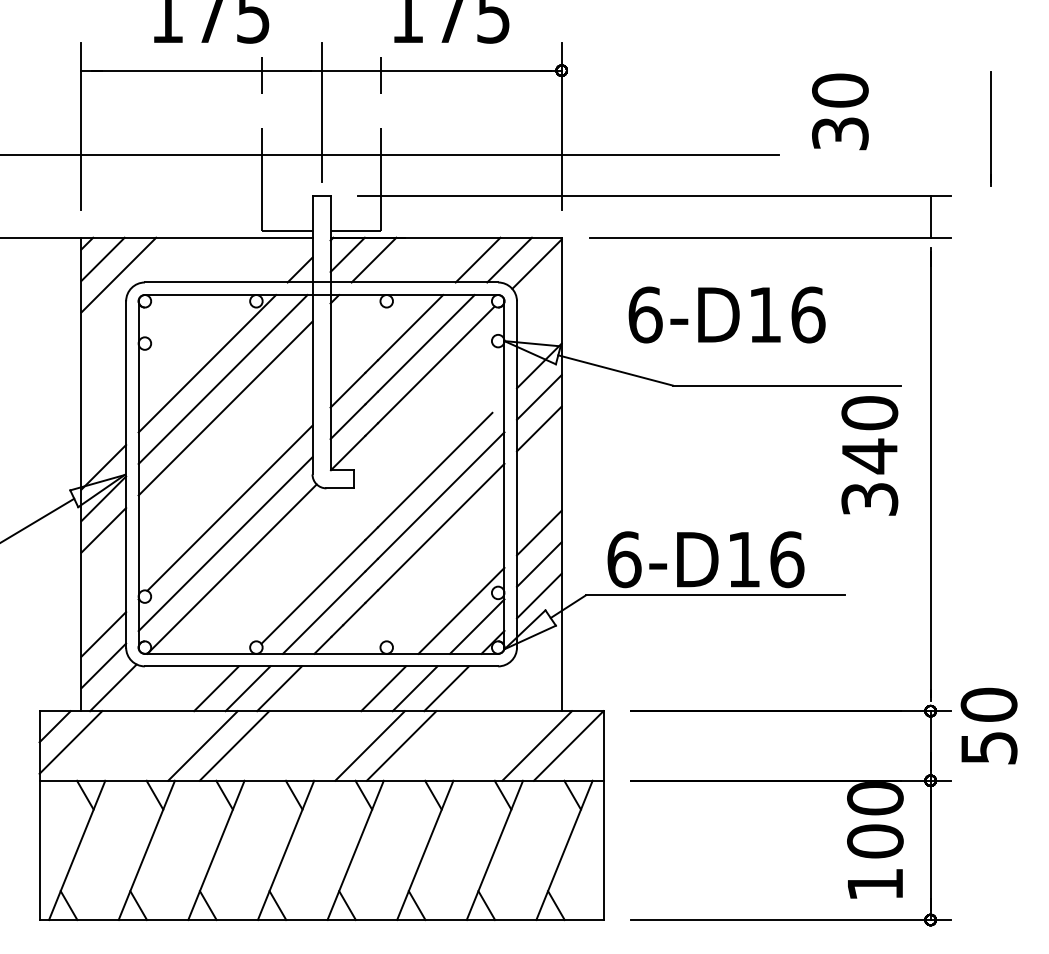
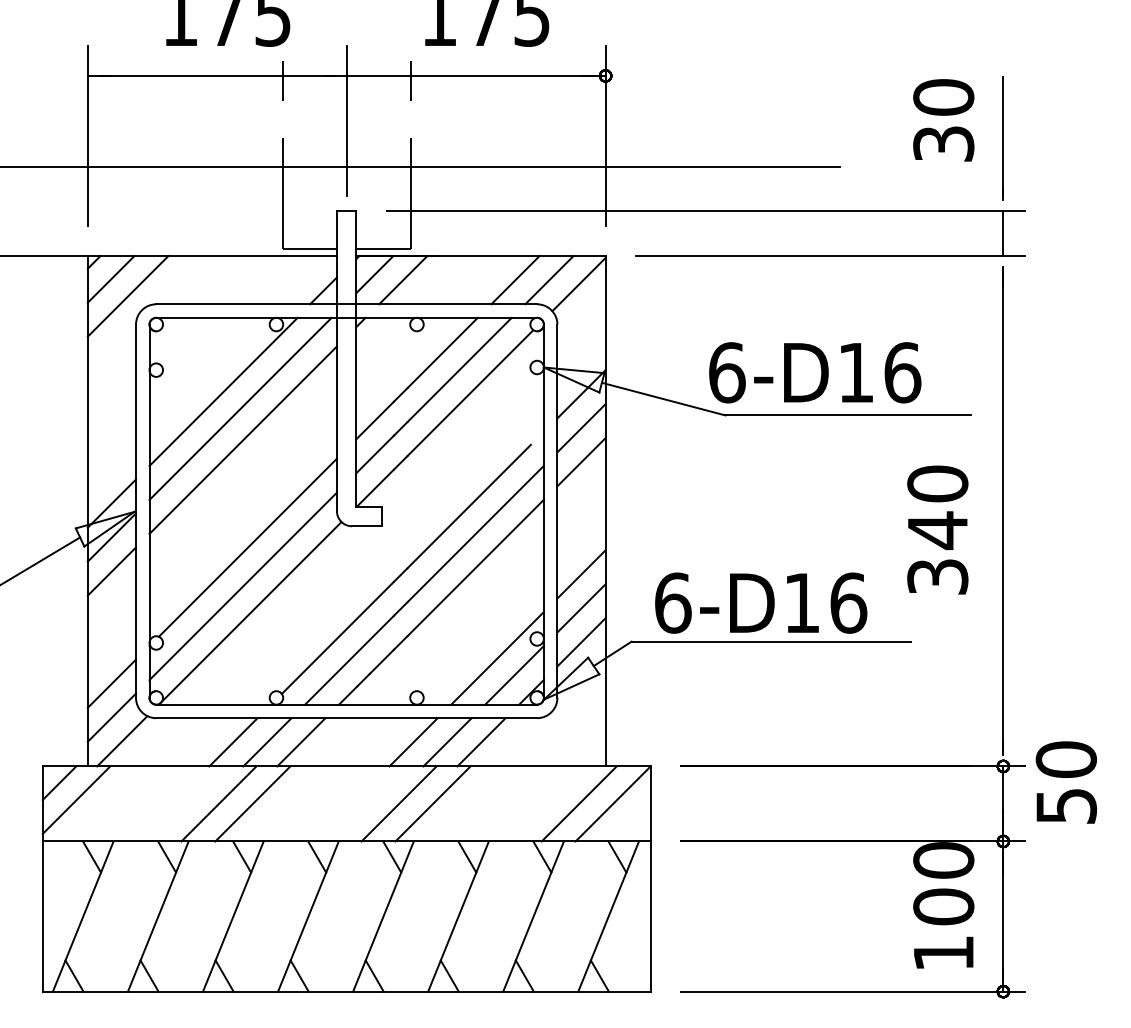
text: (840, 111) -> (943, 119), moved
line: (990, 128) -> (1003, 138), moved
text: (726, 314) -> (814, 372), moved
text: (869, 455) -> (937, 529), moved

